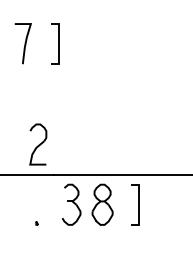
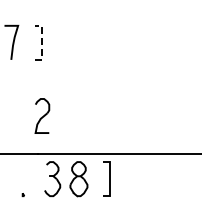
line: (58, 43) -> (41, 42), solid -> dashed
part: (38, 143) -> (42, 115), moved

